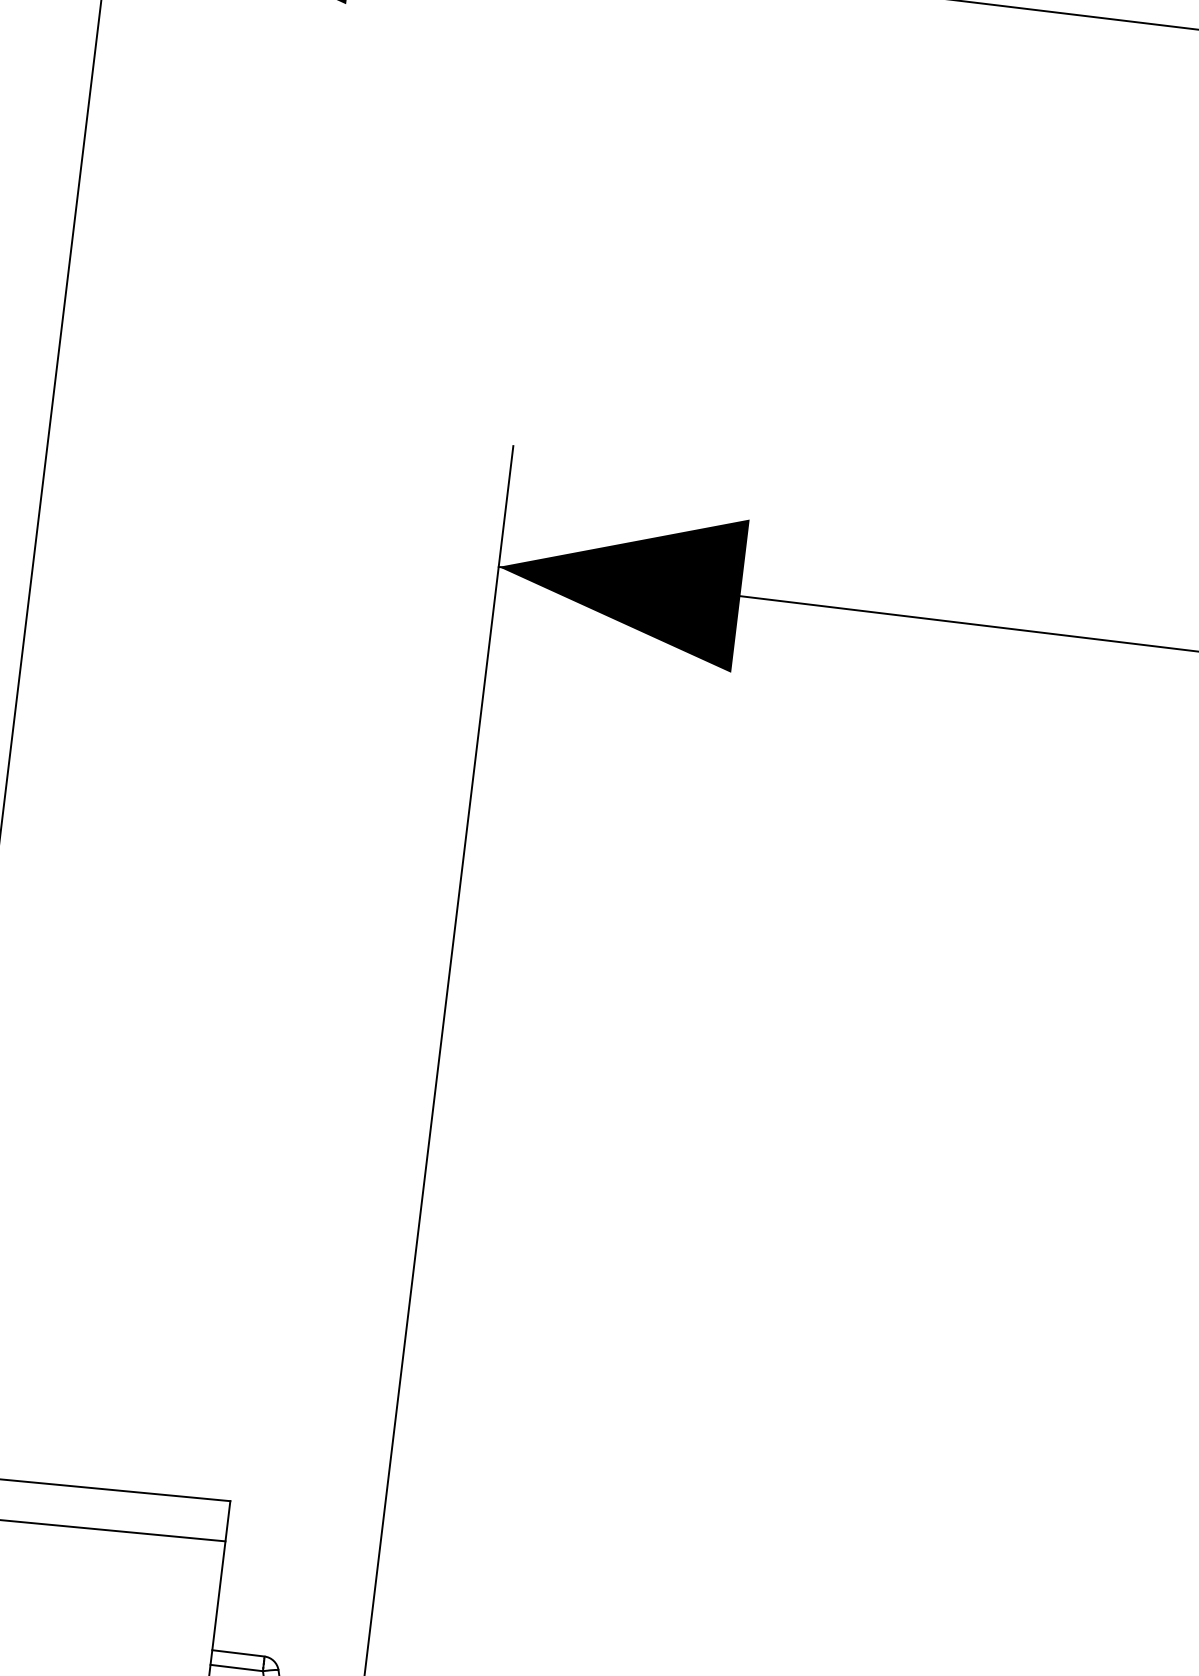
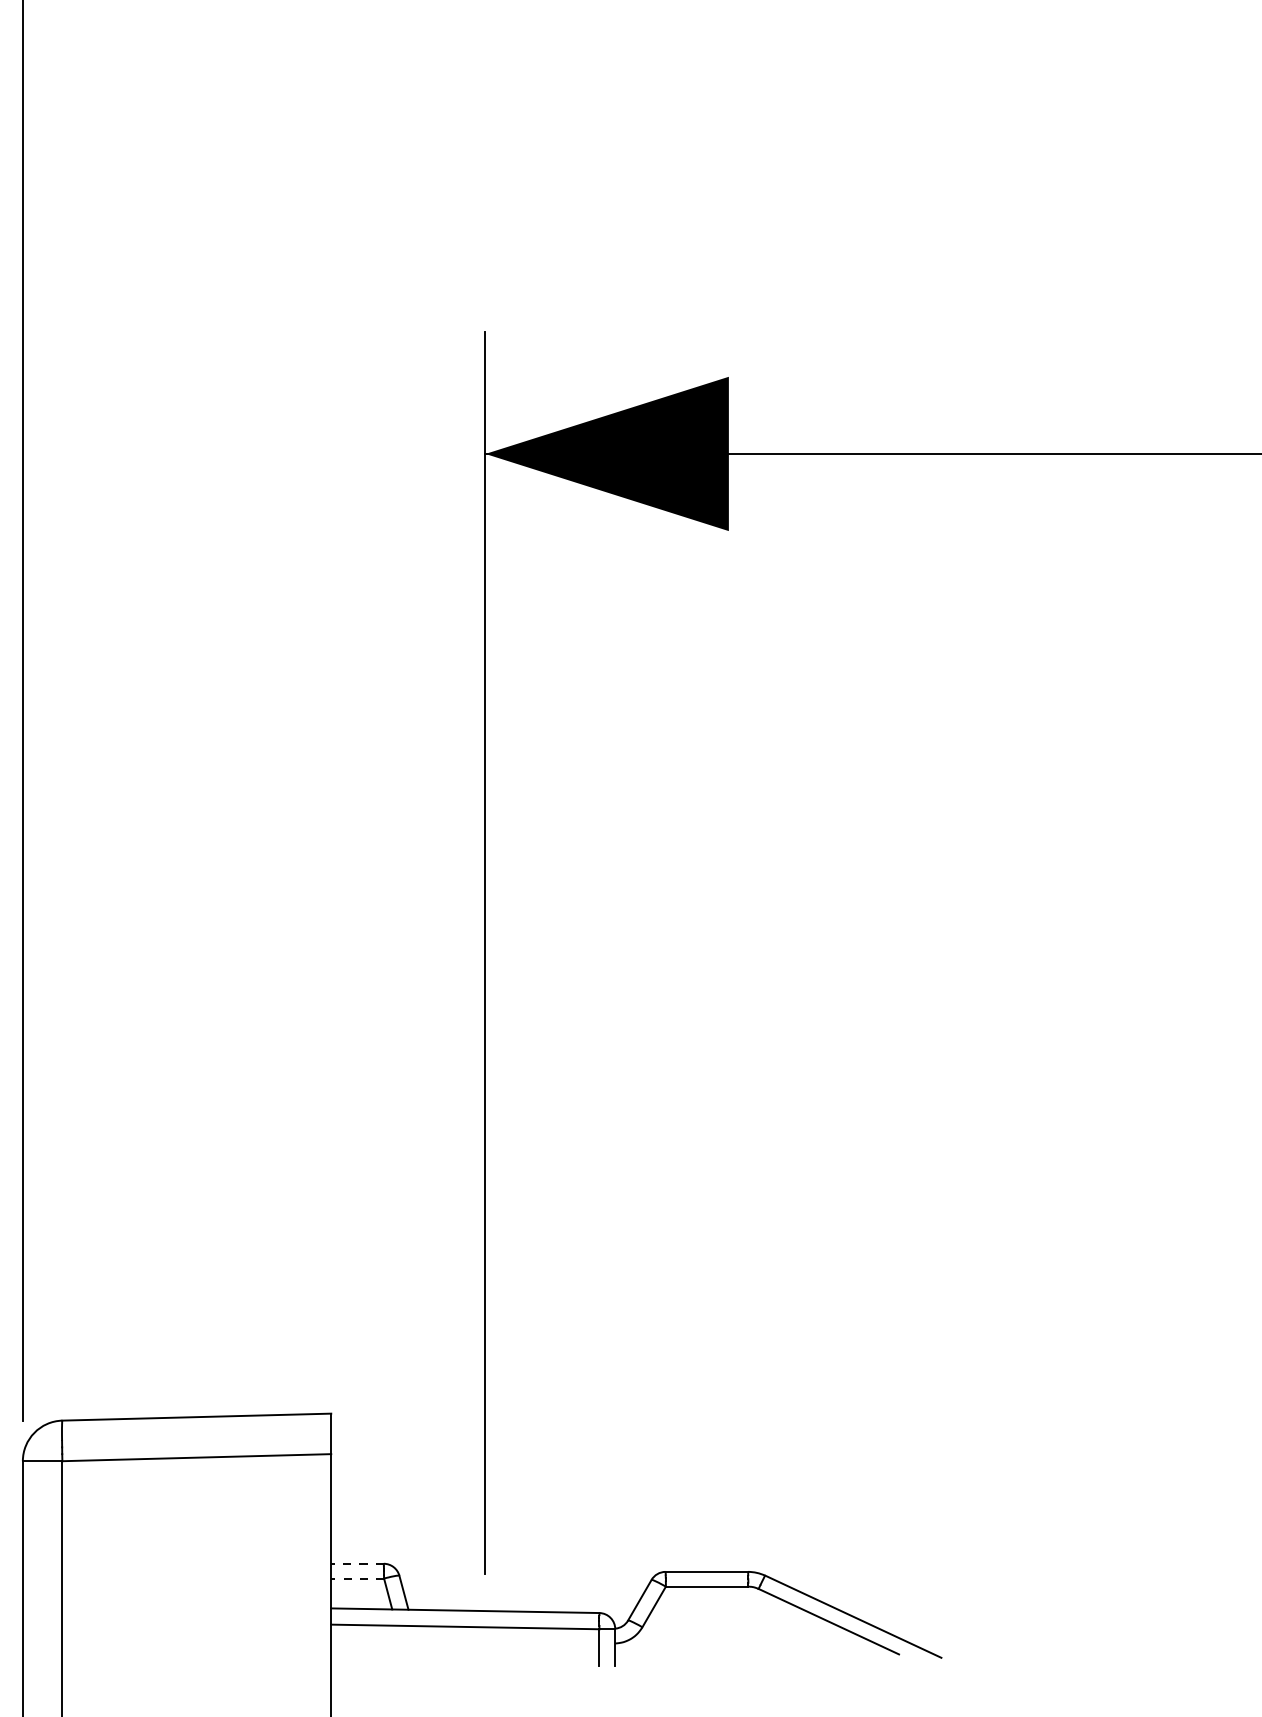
line: (238, 1653) -> (357, 1563), solid -> dashed
line: (236, 1667) -> (357, 1578), solid -> dashed

